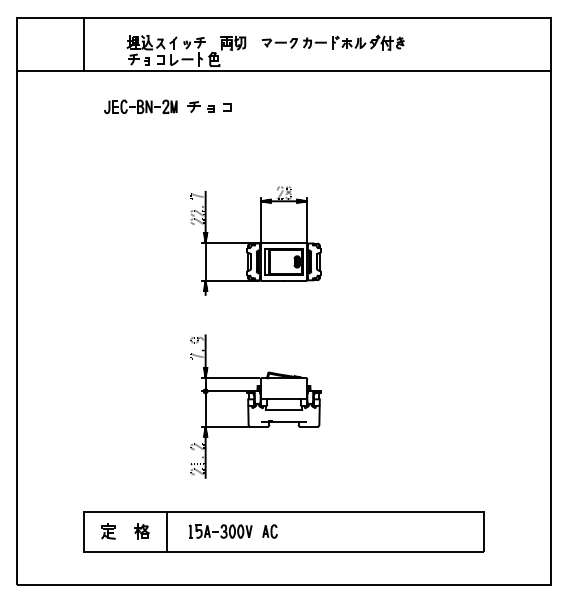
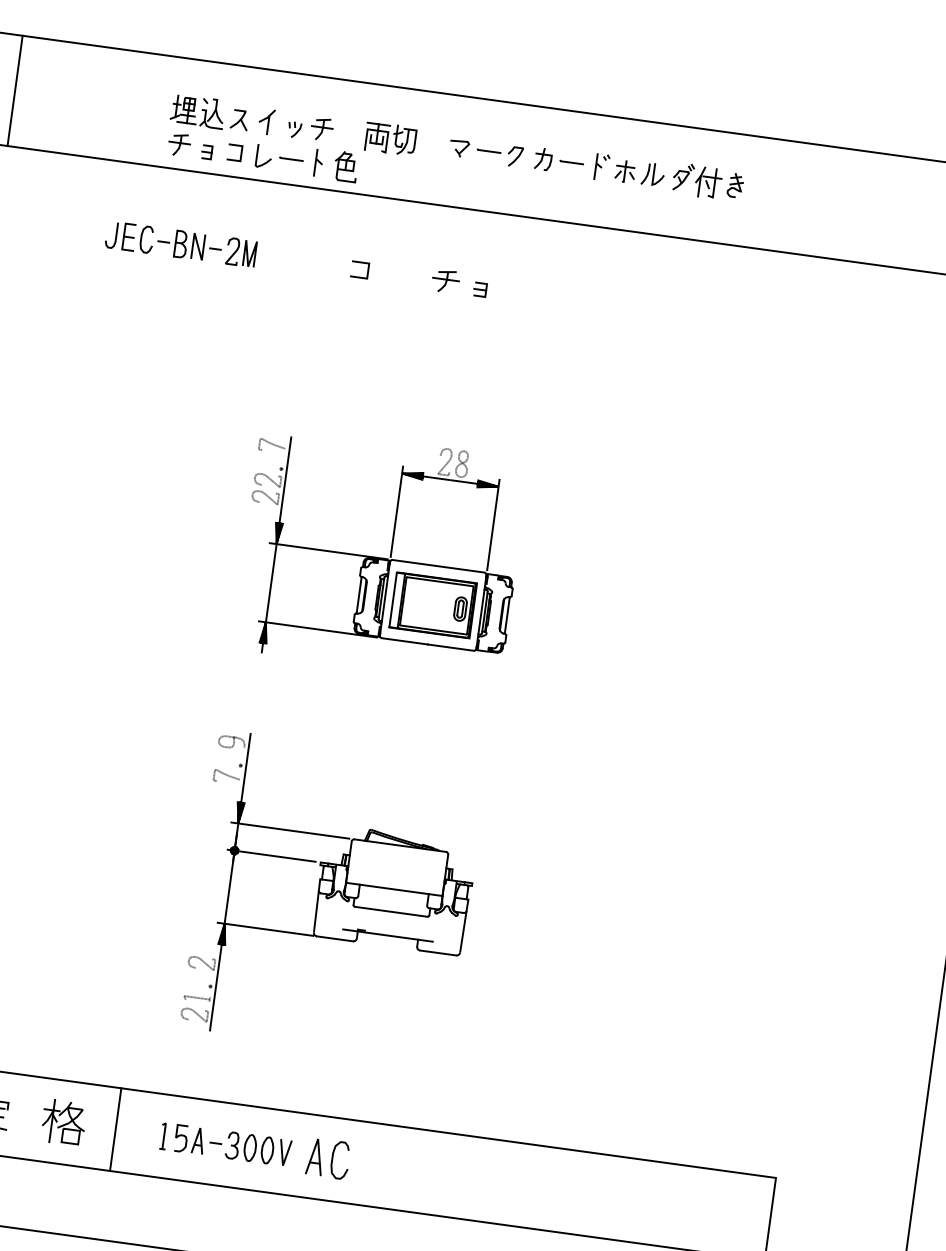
line: (83, 44) -> (14, 90), moved
part: (200, 106) -> (459, 281), moved
part: (141, 531) -> (62, 1122), size x1.4
part: (269, 531) -> (326, 1158), size x1.4

